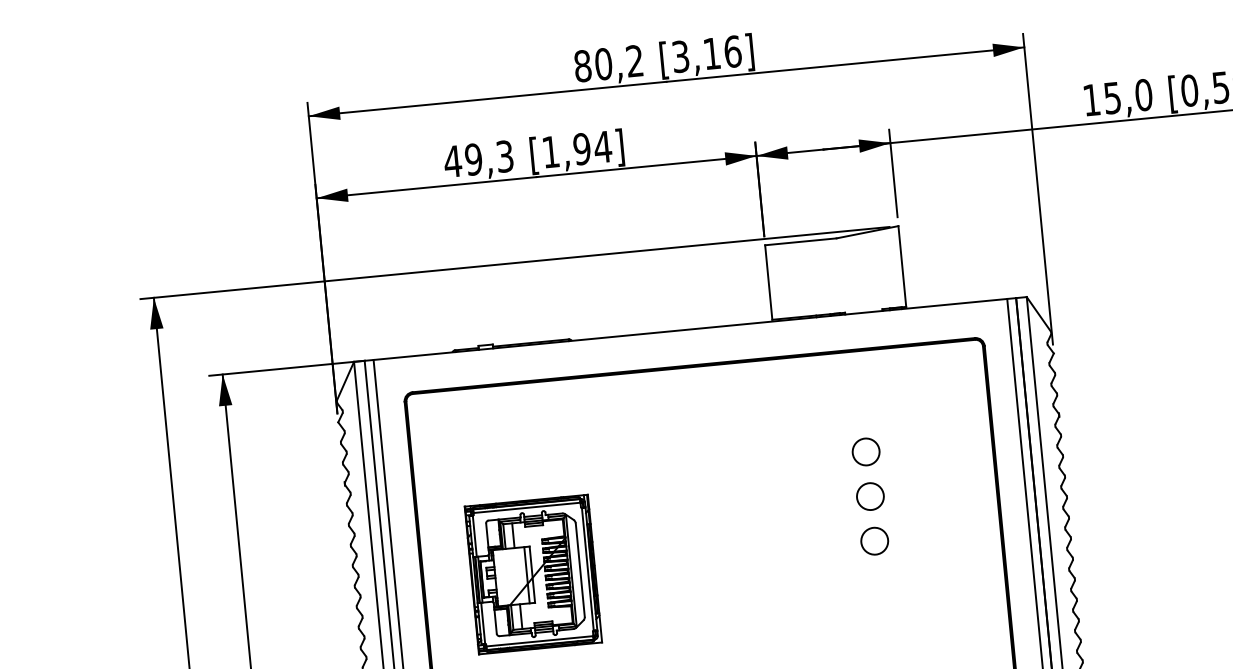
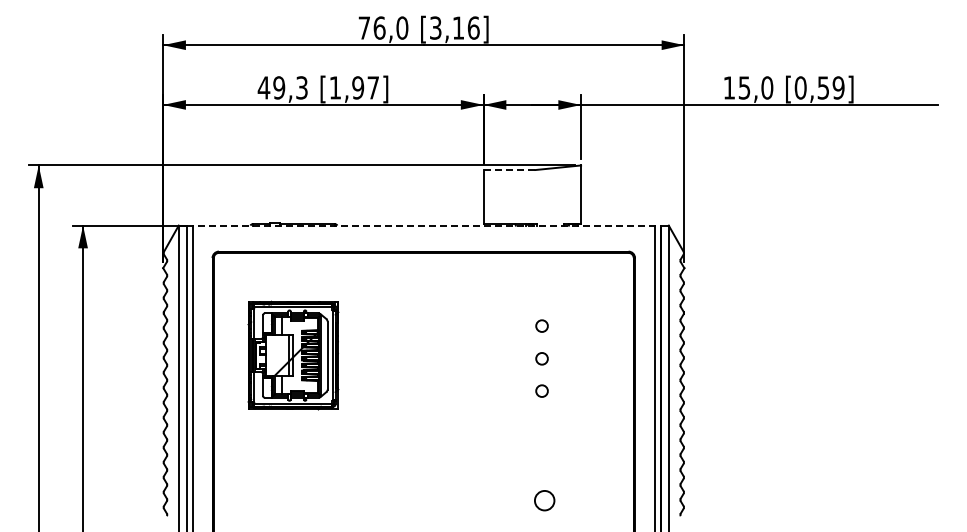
text: (608, 62) -> (383, 27), 80,2 -> 76,0
text: (603, 146) -> (373, 87), [1,94] -> [1,97]
line: (802, 242) -> (510, 170), solid -> dashed
line: (691, 329) -> (424, 225), solid -> dashed
circle: (865, 451) -> (541, 325), size x0.6
circle: (869, 496) -> (541, 358), size x0.6
circle: (873, 540) -> (541, 390), size x0.6
part: (533, 574) -> (293, 355), moved

